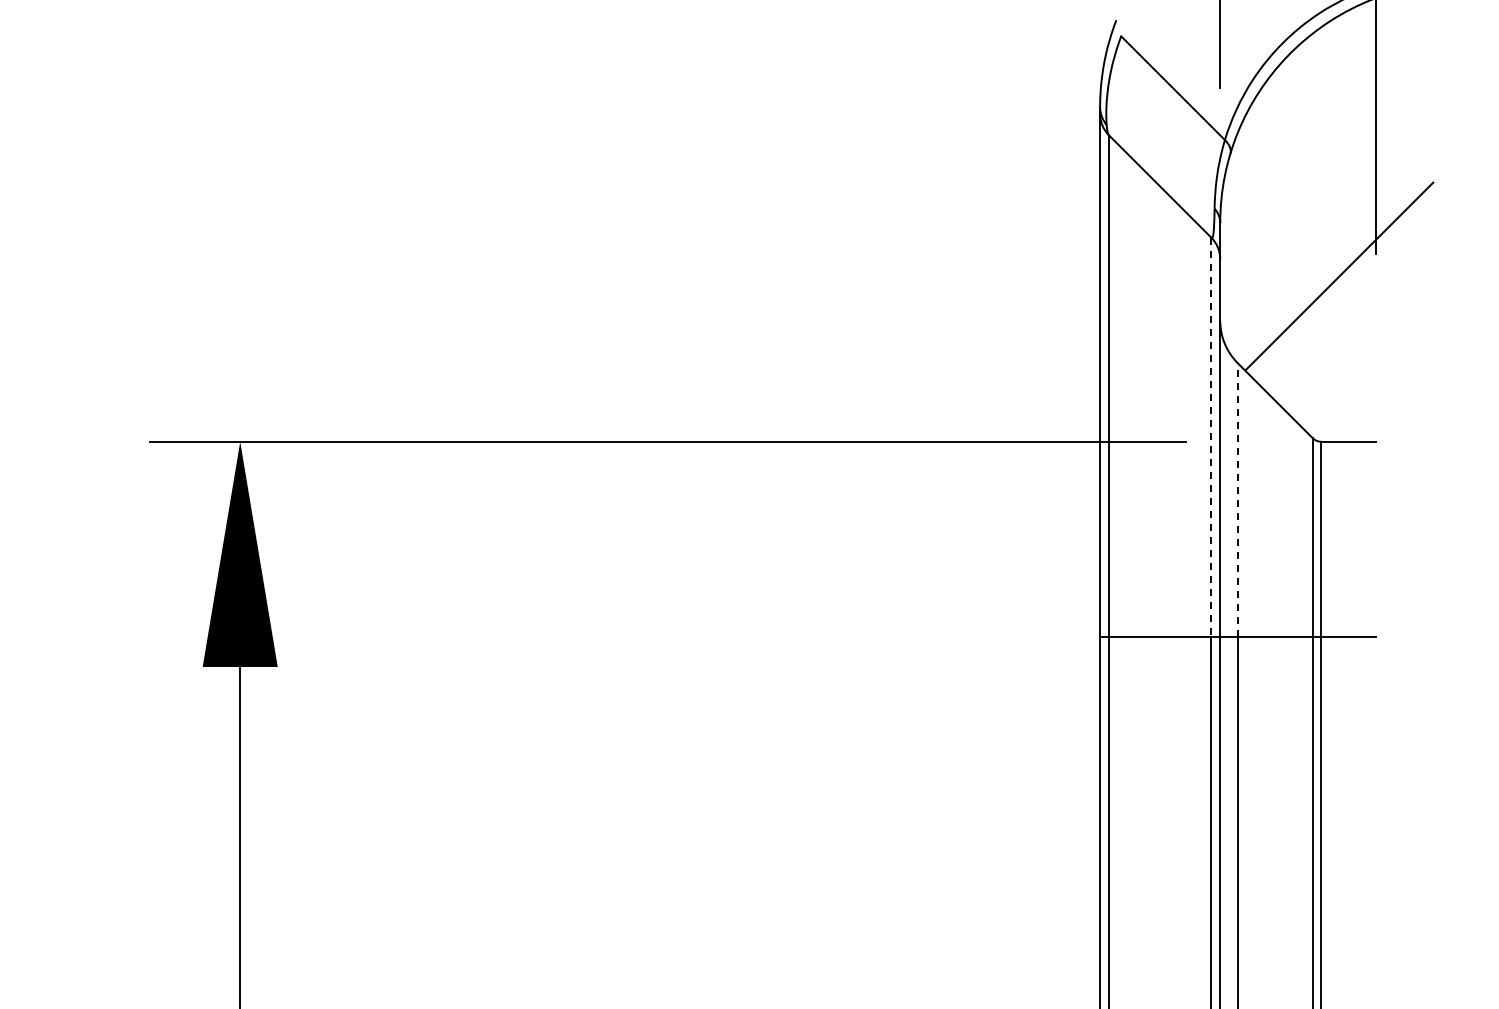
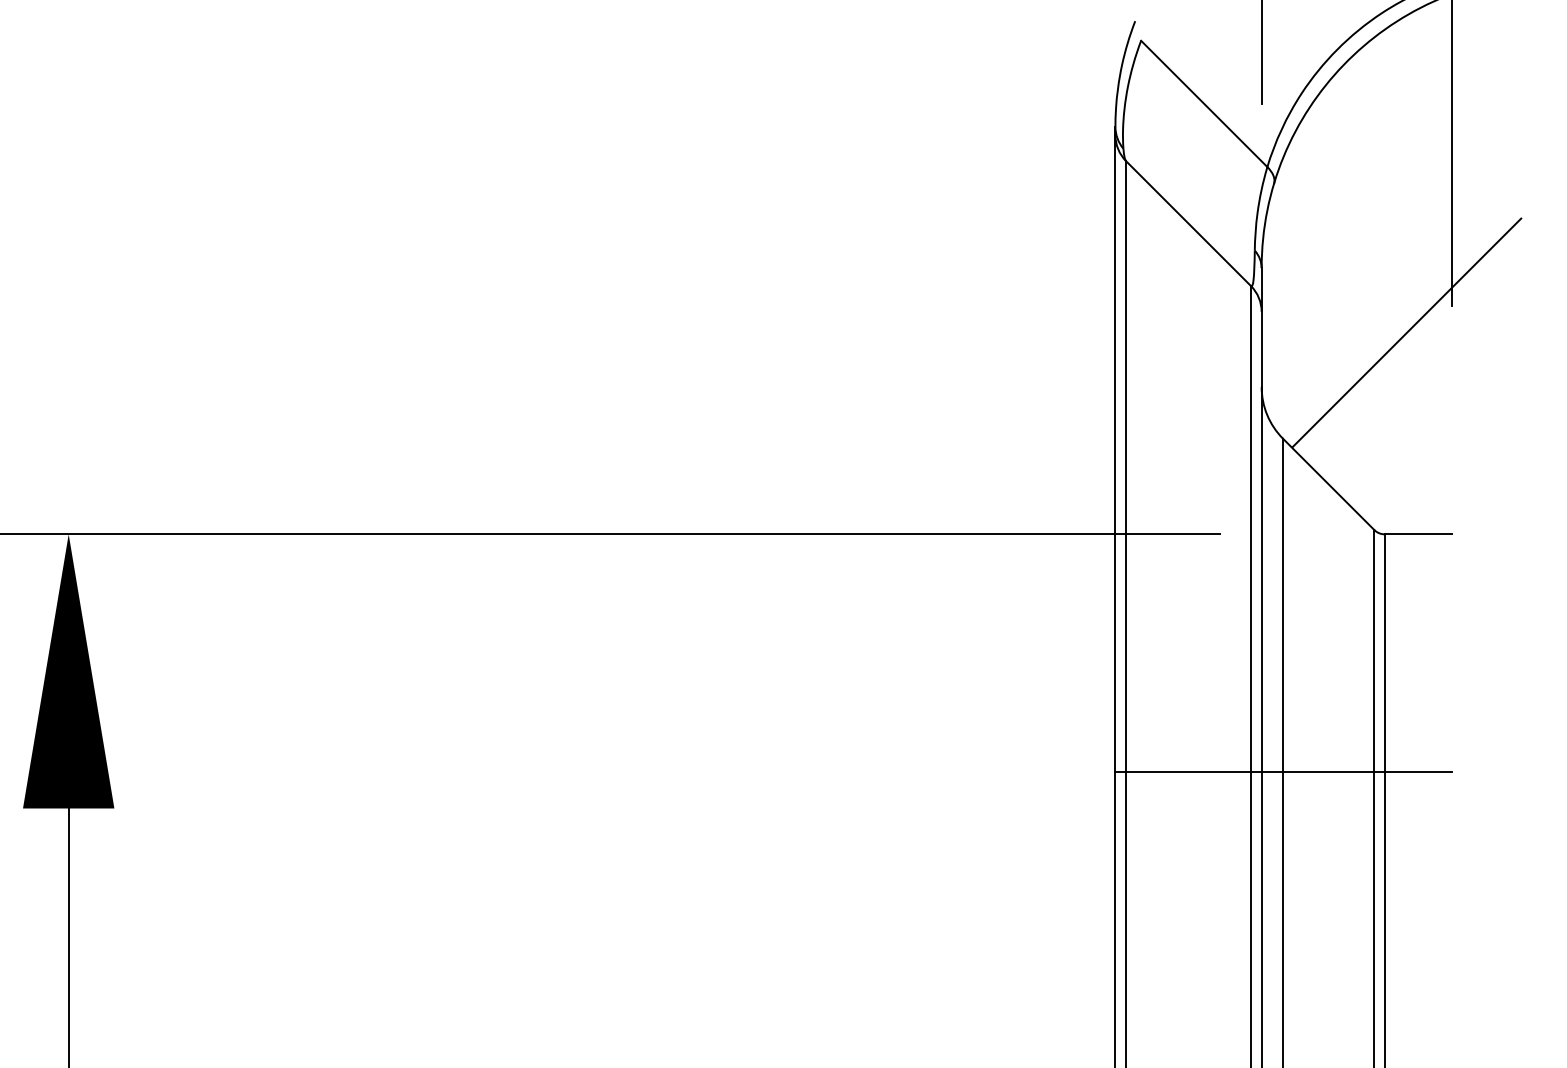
line: (1211, 437) -> (1251, 529), dashed -> solid
line: (1237, 500) -> (1282, 605), dashed -> solid

